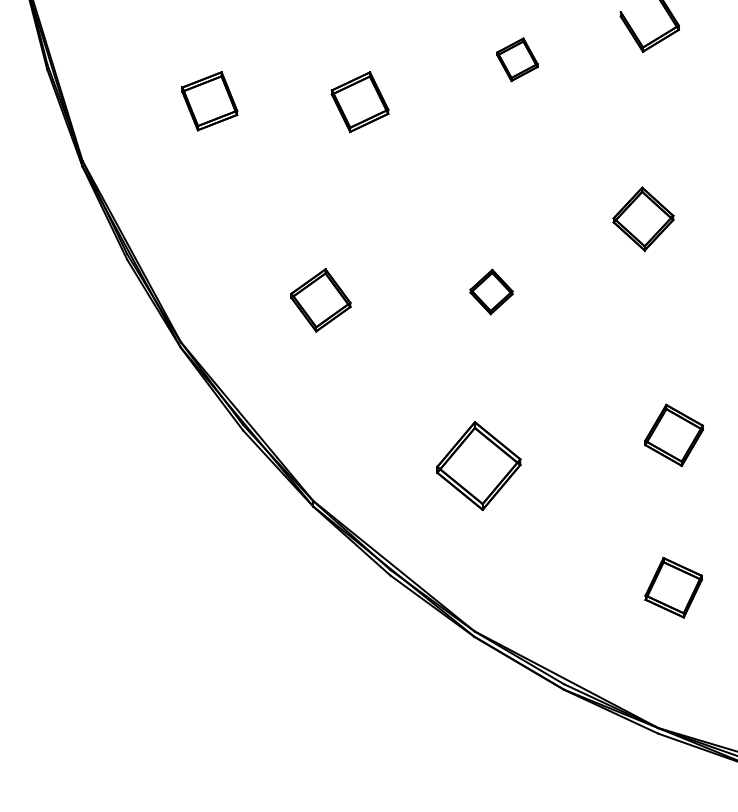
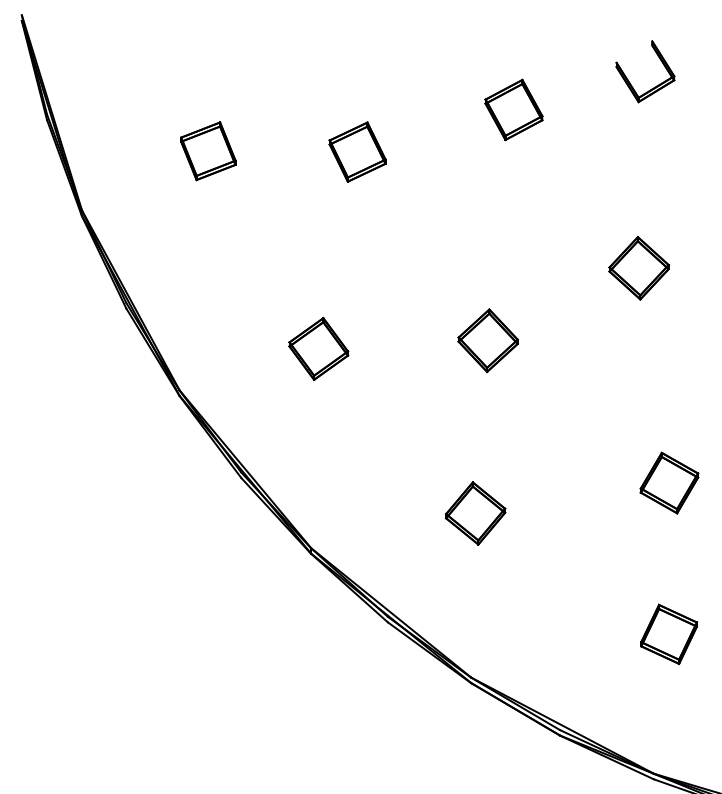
part: (517, 59) -> (513, 109), size x1.43
part: (491, 291) -> (488, 340), size x1.43
part: (478, 465) -> (475, 512), size x0.71

